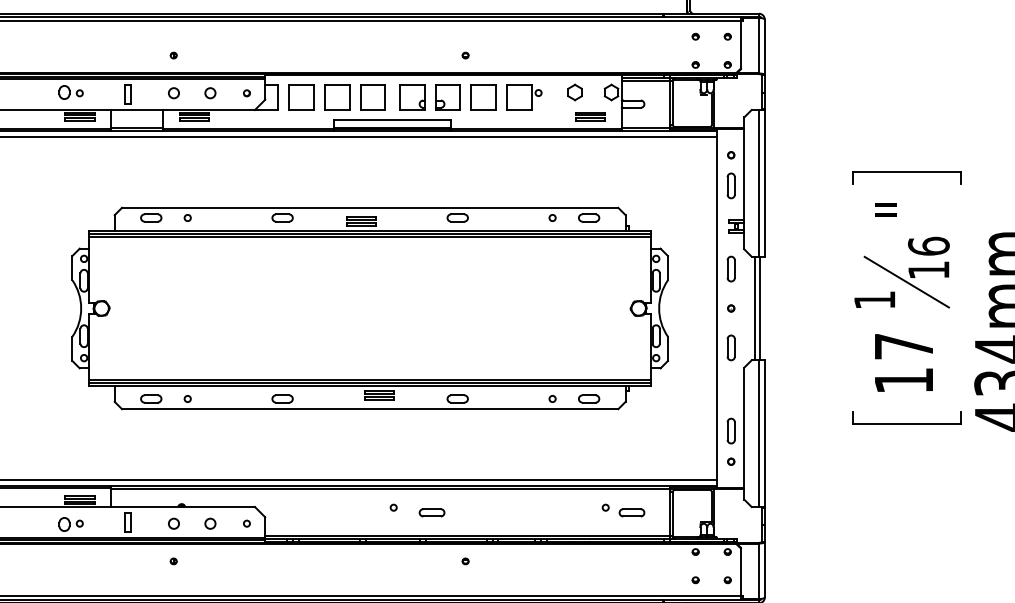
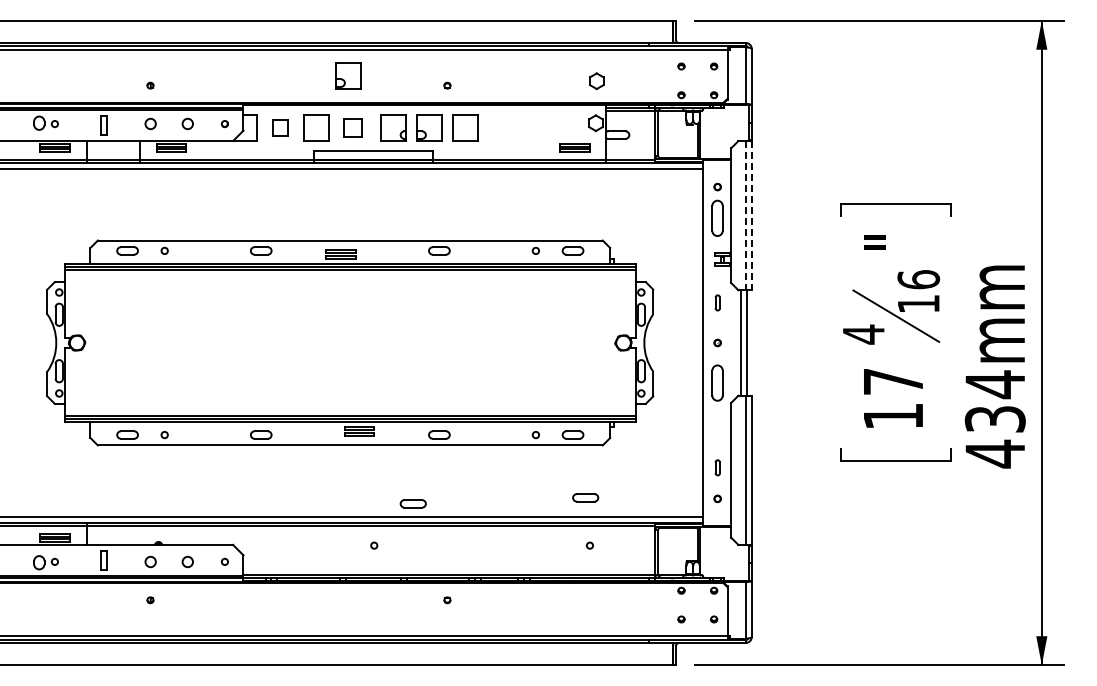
part: (368, 45) -> (348, 75), added
part: (574, 92) -> (596, 81), moved
part: (301, 96) -> (280, 127), size x0.6
part: (373, 96) -> (353, 127), size x0.7
part: (523, 96) -> (506, 127), removed
line: (758, 183) -> (745, 215), solid -> dashed
line: (764, 183) -> (751, 215), solid -> dashed
part: (731, 185) -> (717, 217), size x1.4
part: (731, 268) -> (717, 302), size x0.6
text: (874, 300) -> (863, 334), 1 -> 4
part: (731, 347) -> (717, 382), size x1.4
part: (731, 430) -> (717, 467), size x0.6
part: (431, 512) -> (412, 503), moved
part: (631, 512) -> (585, 497), moved

